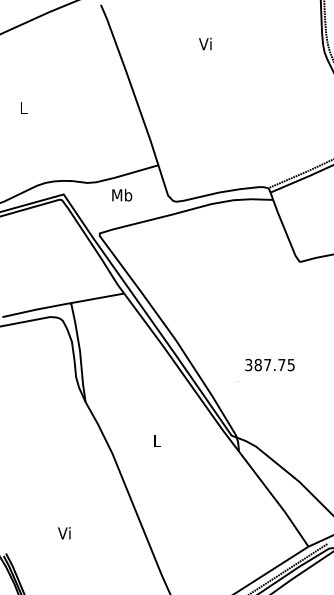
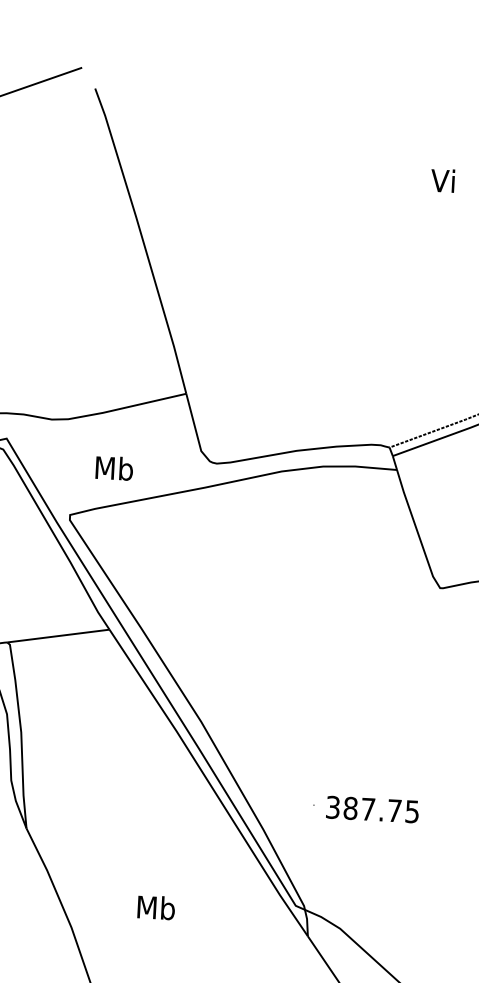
text: (205, 43) -> (443, 179), moved
text: (122, 194) -> (115, 467), moved
text: (269, 364) -> (371, 808), moved
text: (157, 440) -> (156, 907), L -> Mb

